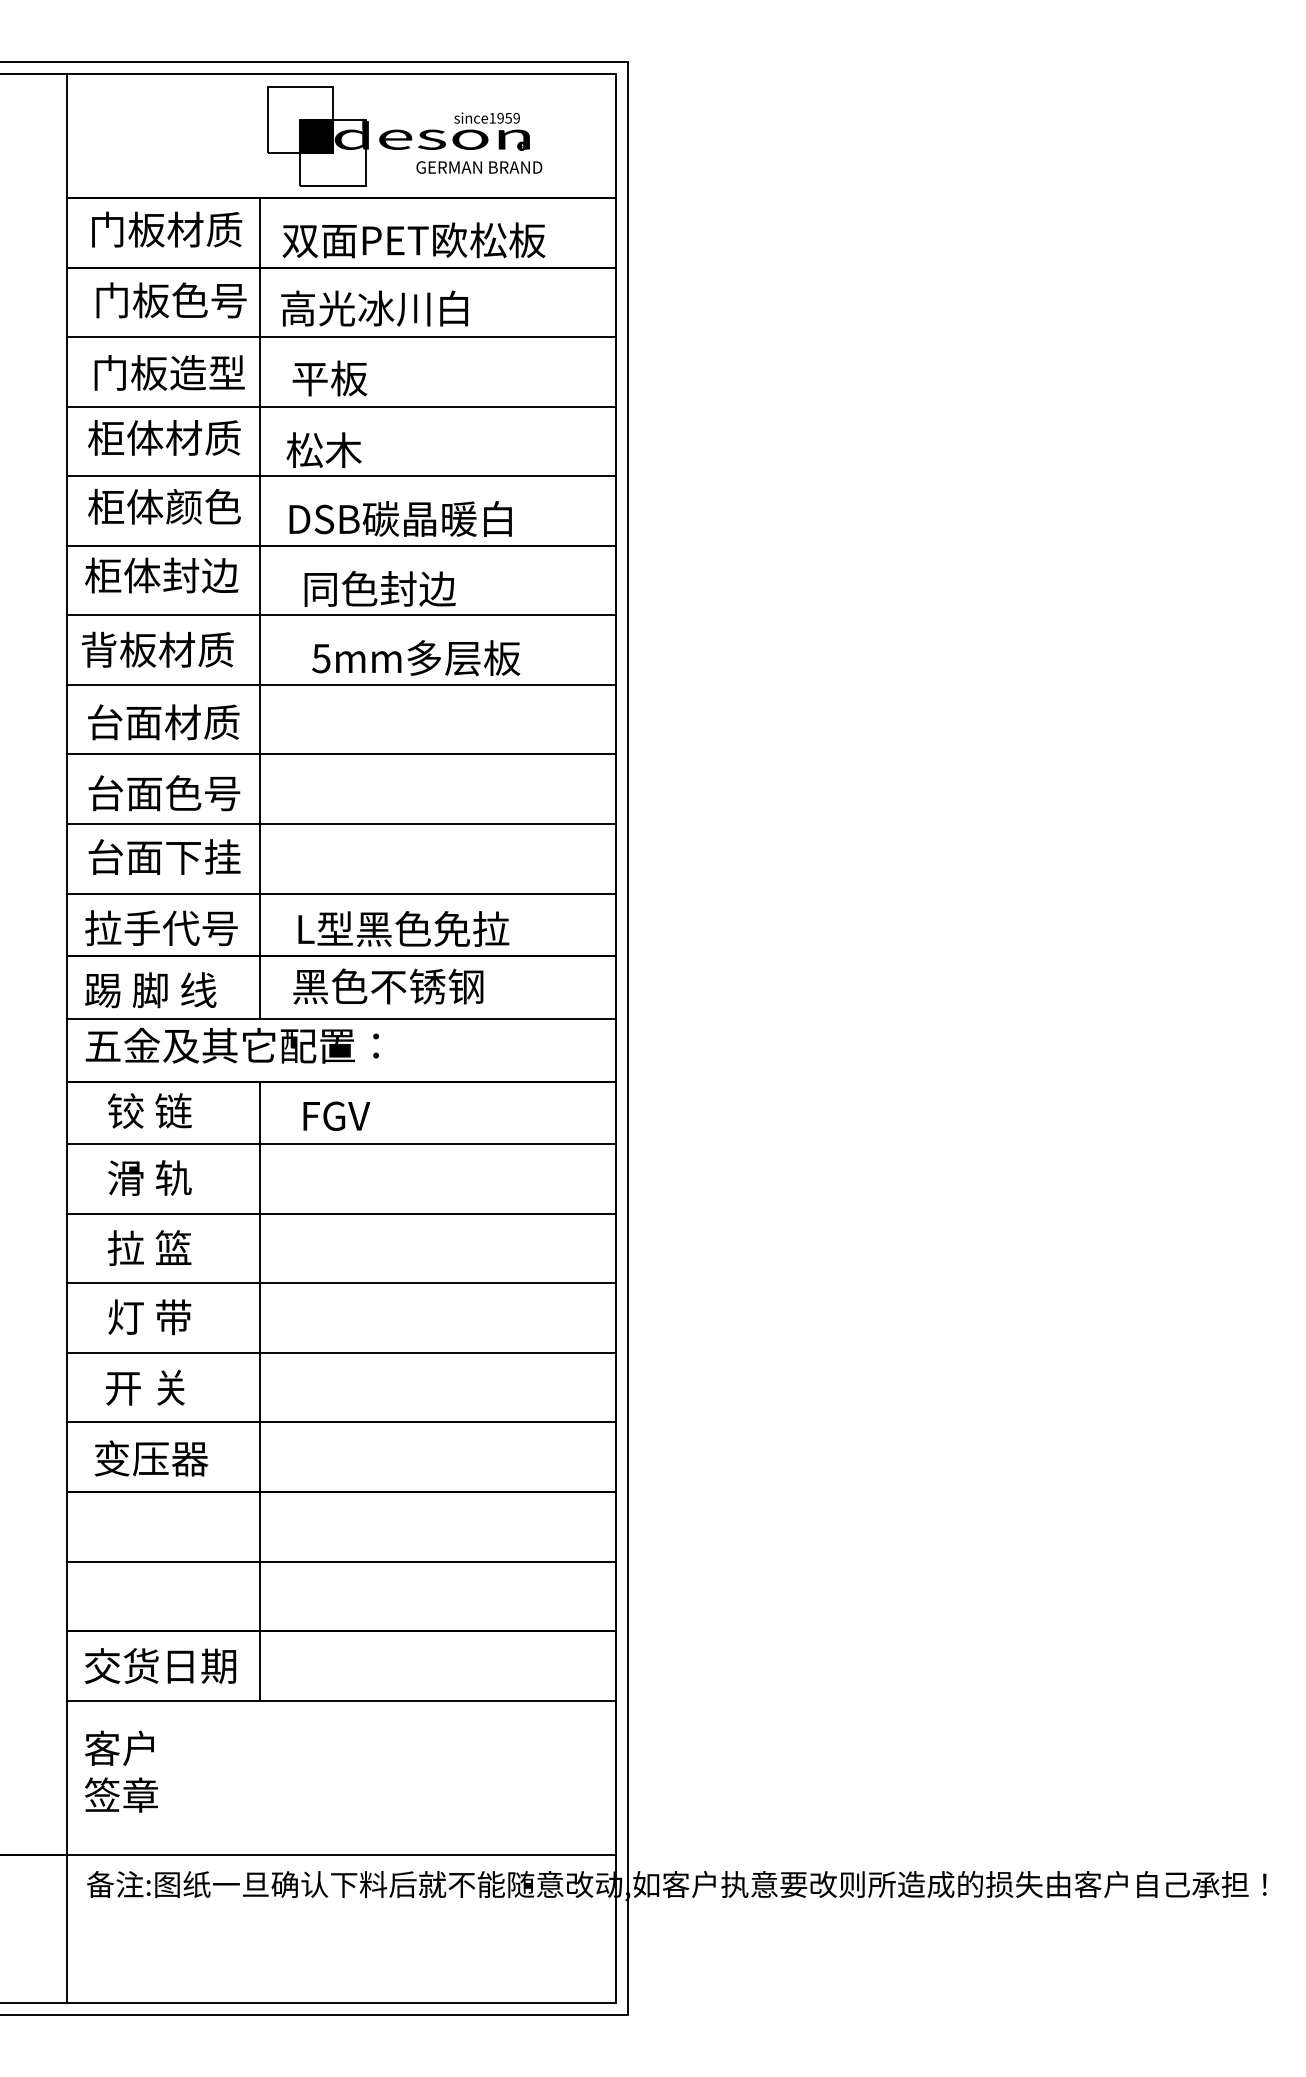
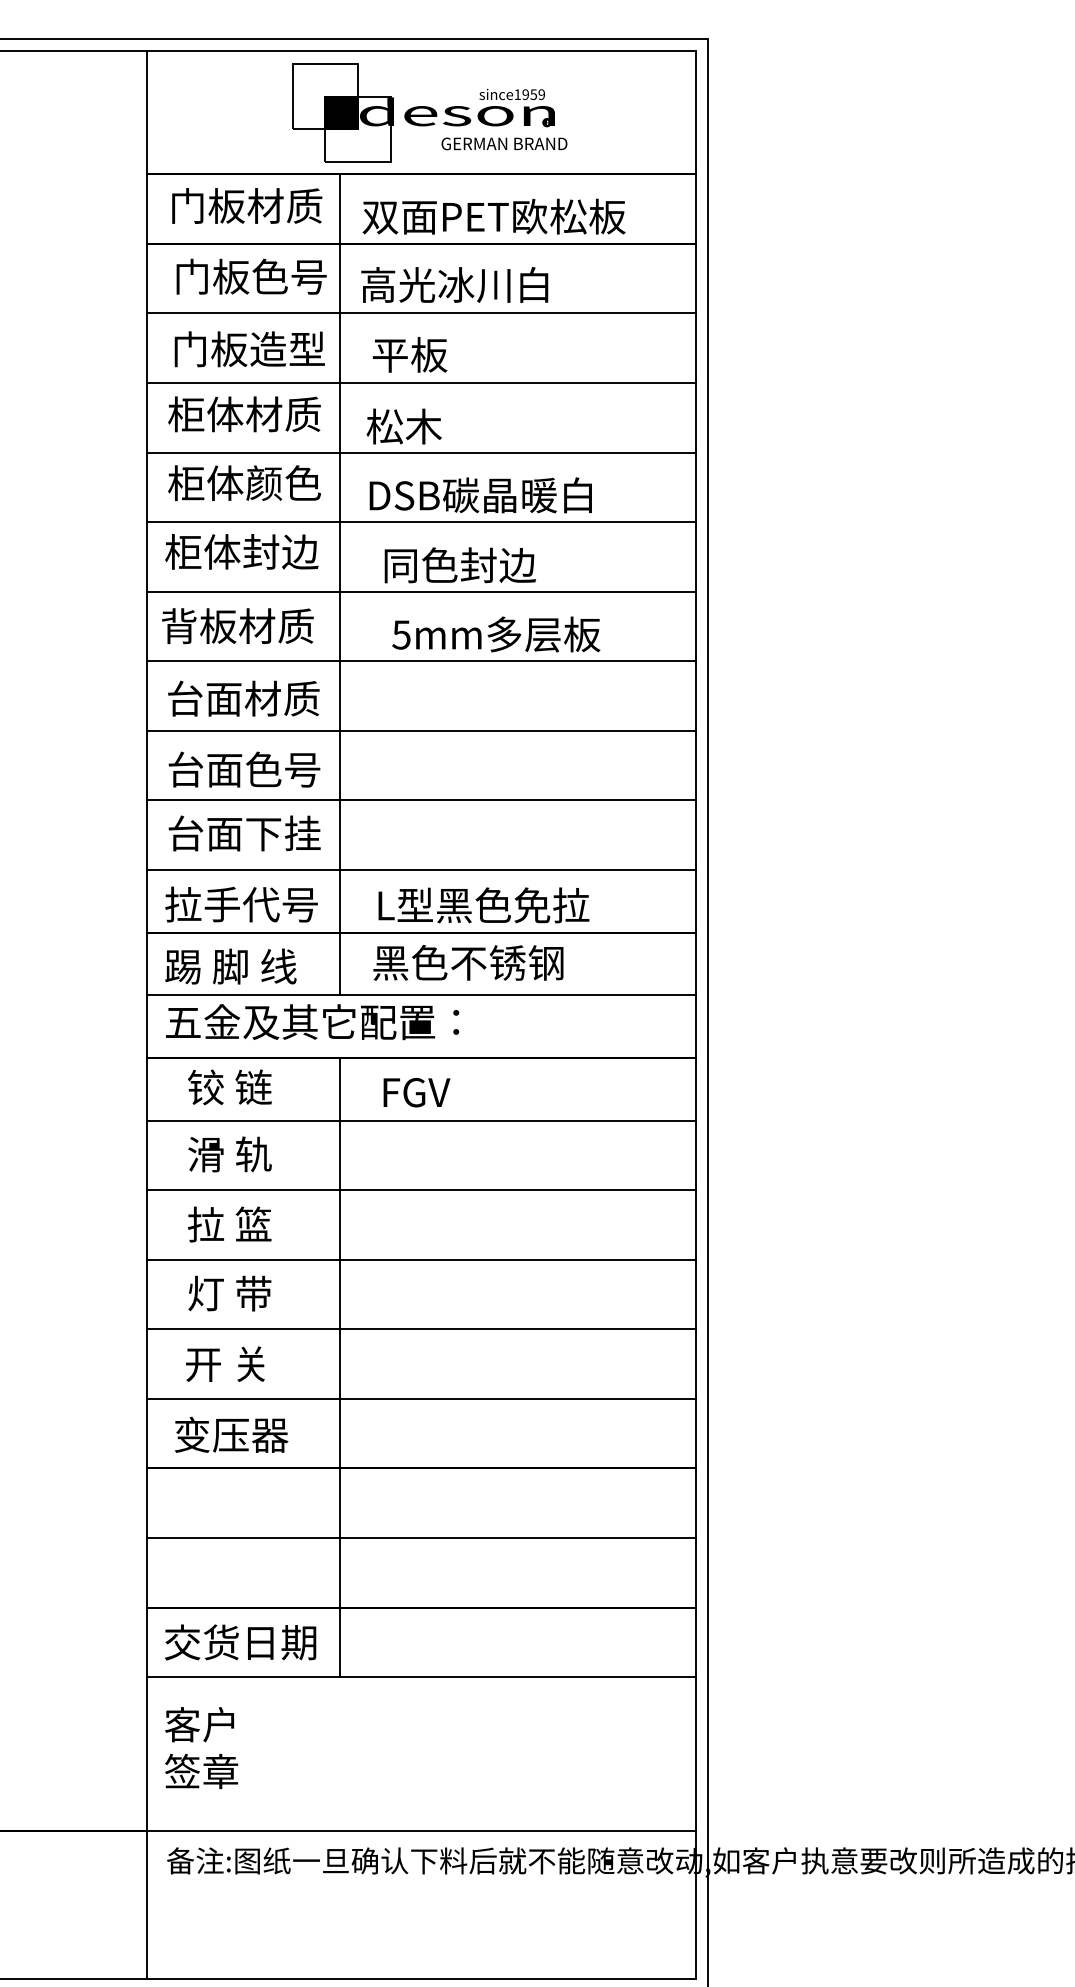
part: (404, 136) -> (429, 112), moved

